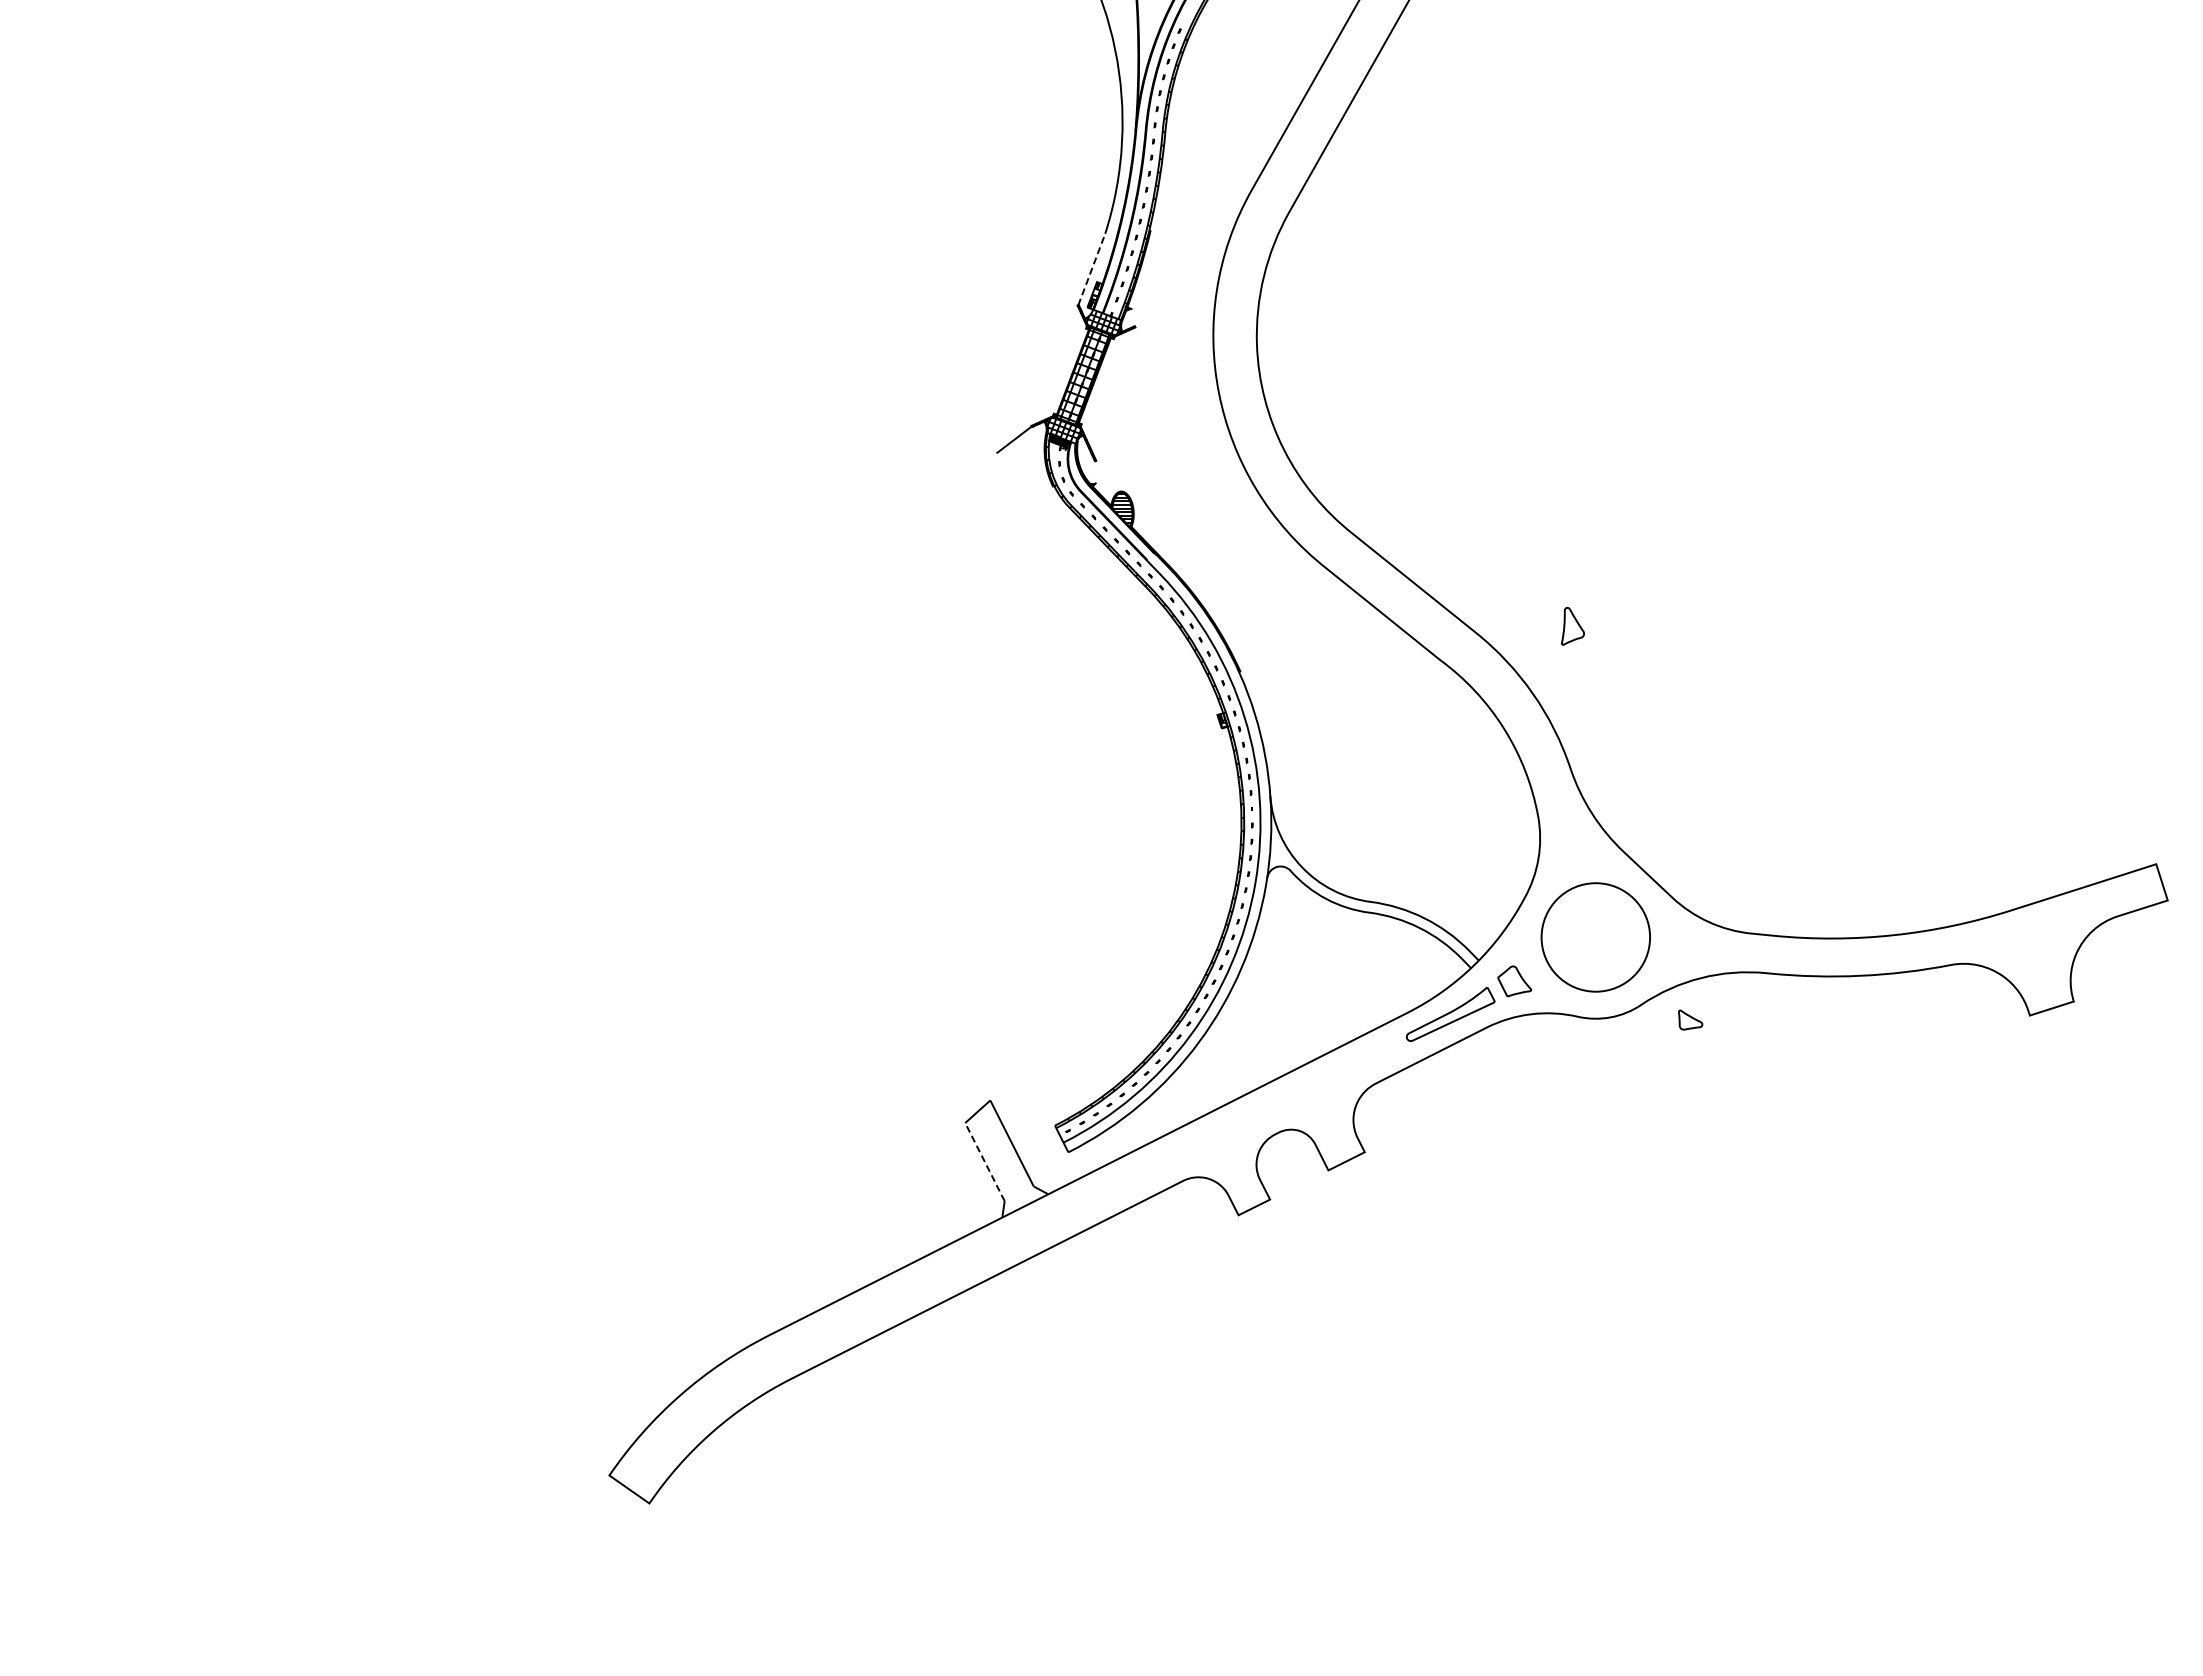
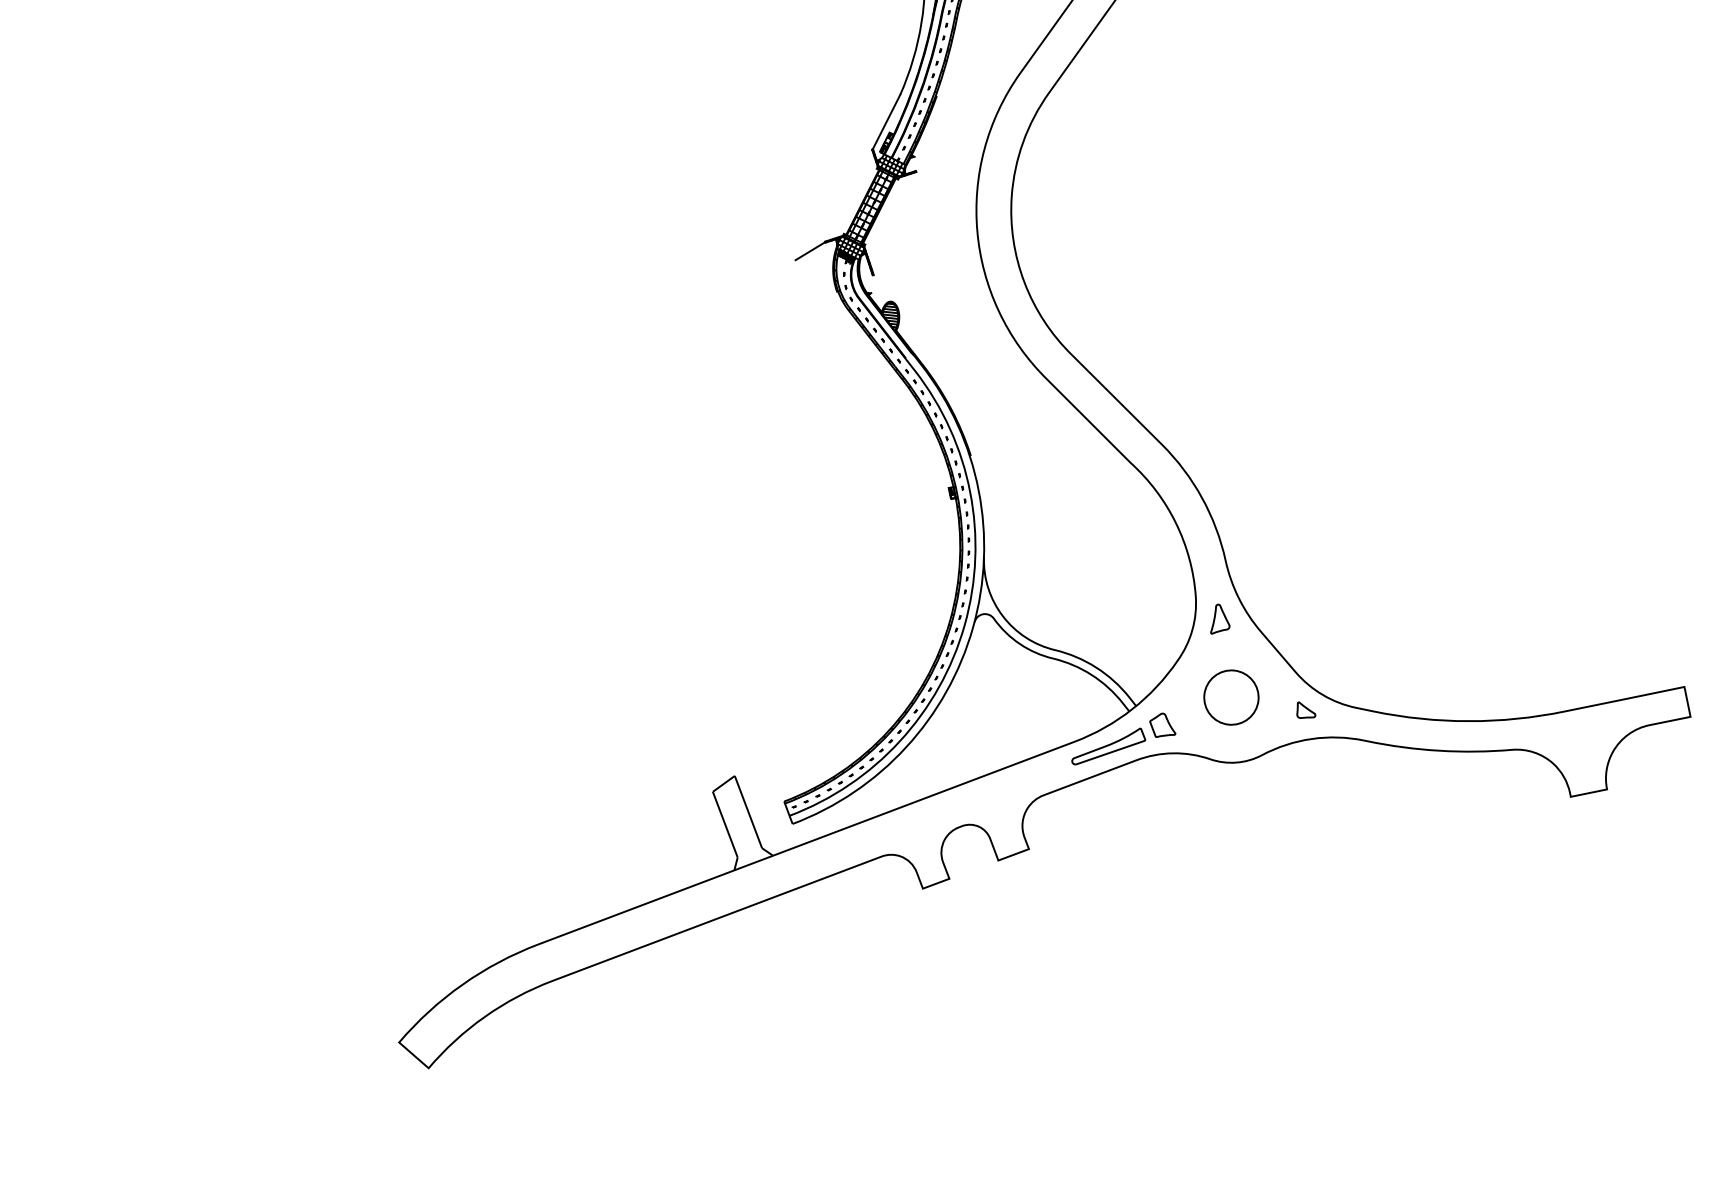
line: (1091, 269) -> (886, 122), dashed -> solid
part: (1572, 626) -> (1220, 619), moved
circle: (1595, 937) -> (1231, 697), size x0.62
part: (1690, 1019) -> (1306, 710), moved
line: (984, 1162) -> (724, 824), dashed -> solid

